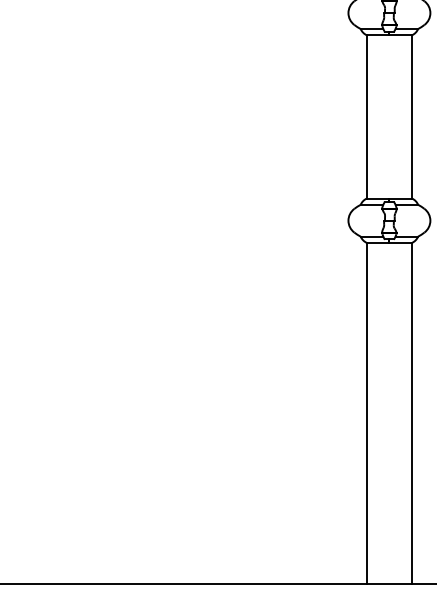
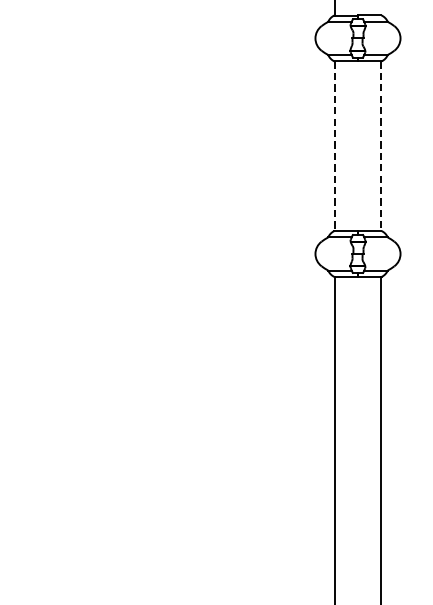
line: (367, 116) -> (335, 145), solid -> dashed
line: (411, 116) -> (380, 145), solid -> dashed

